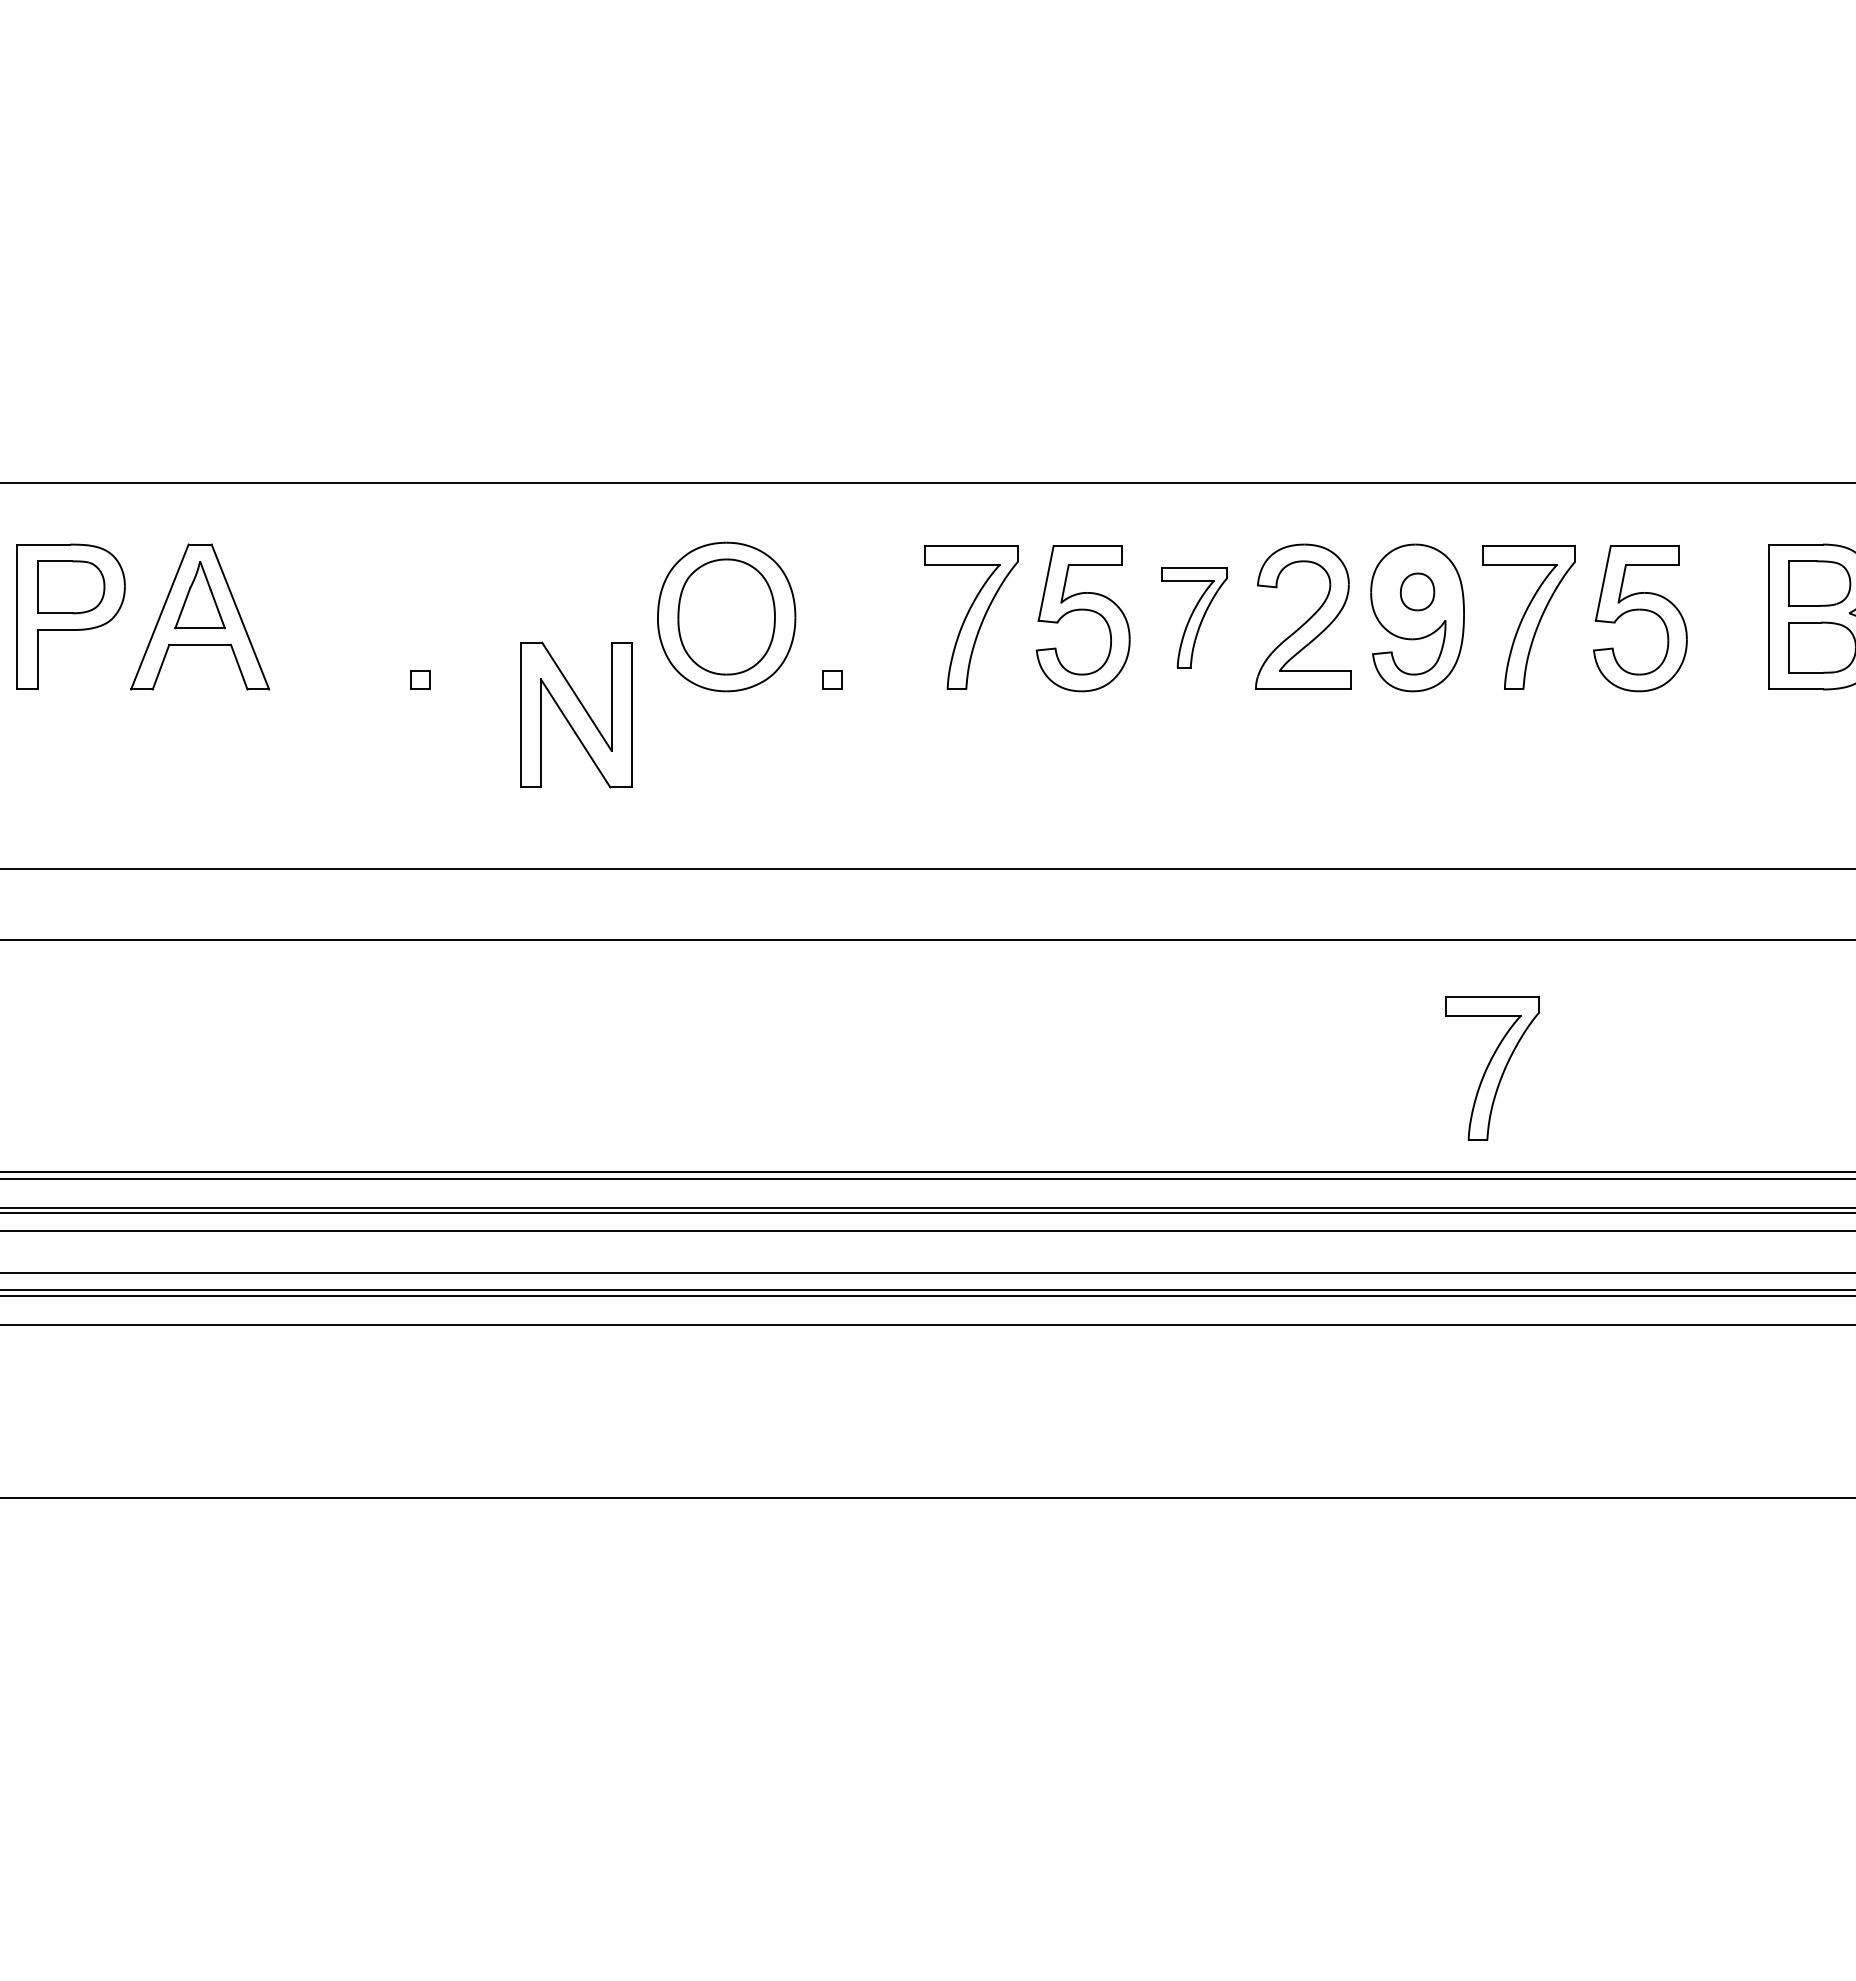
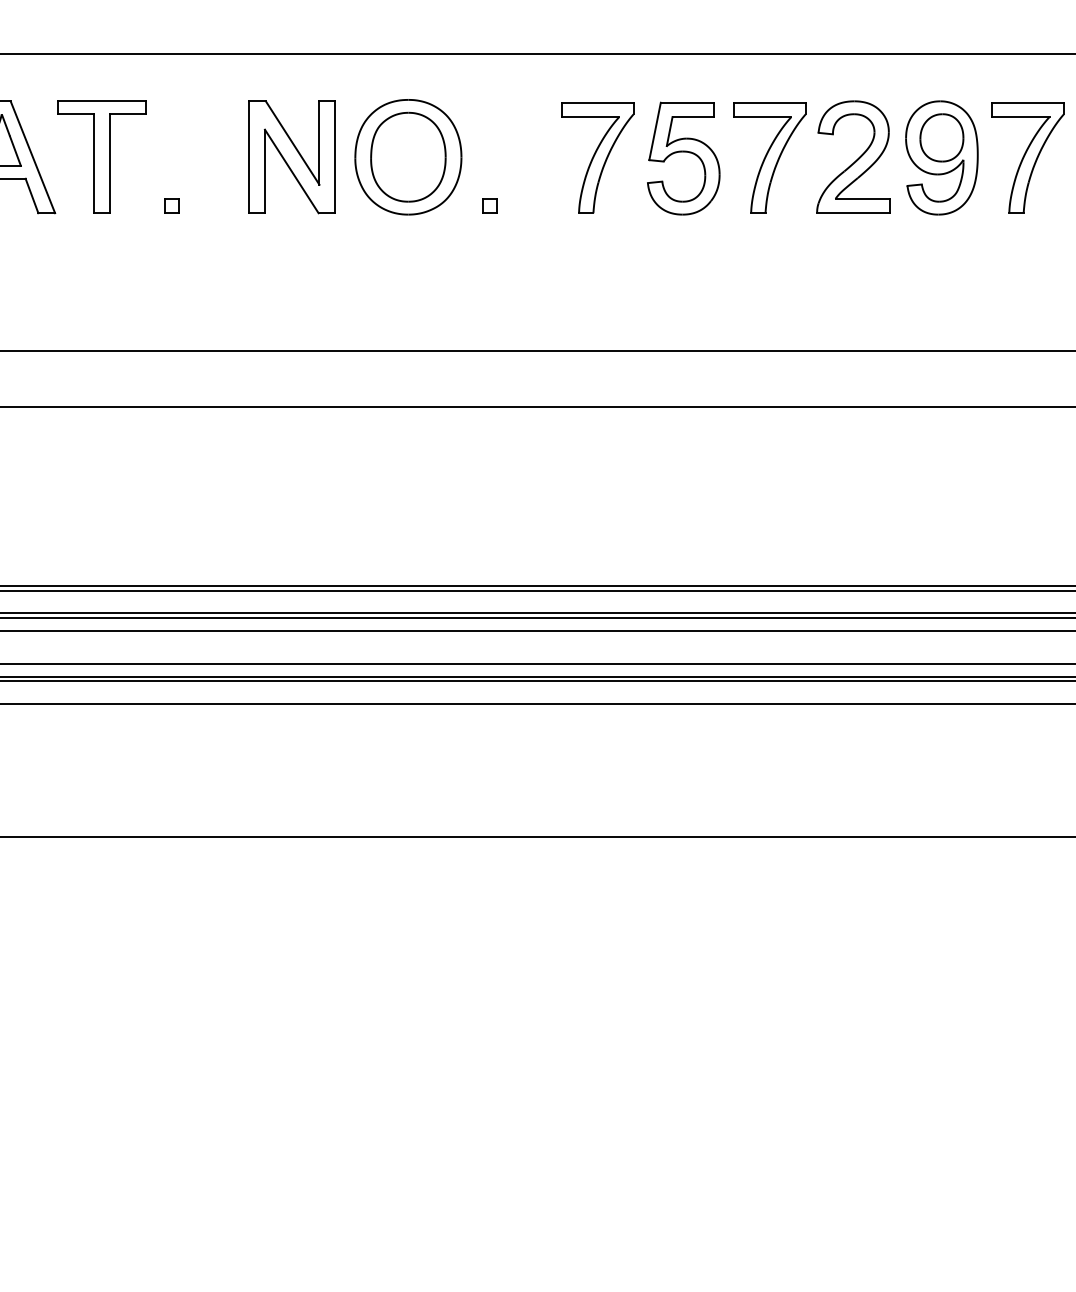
part: (1417, 591) -> (941, 137), size x1.67
part: (330, 616) -> (102, 156), added
part: (1194, 617) -> (769, 157), size x1.43
part: (576, 714) -> (292, 156), moved
part: (1492, 1068) -> (999, 505), removed

